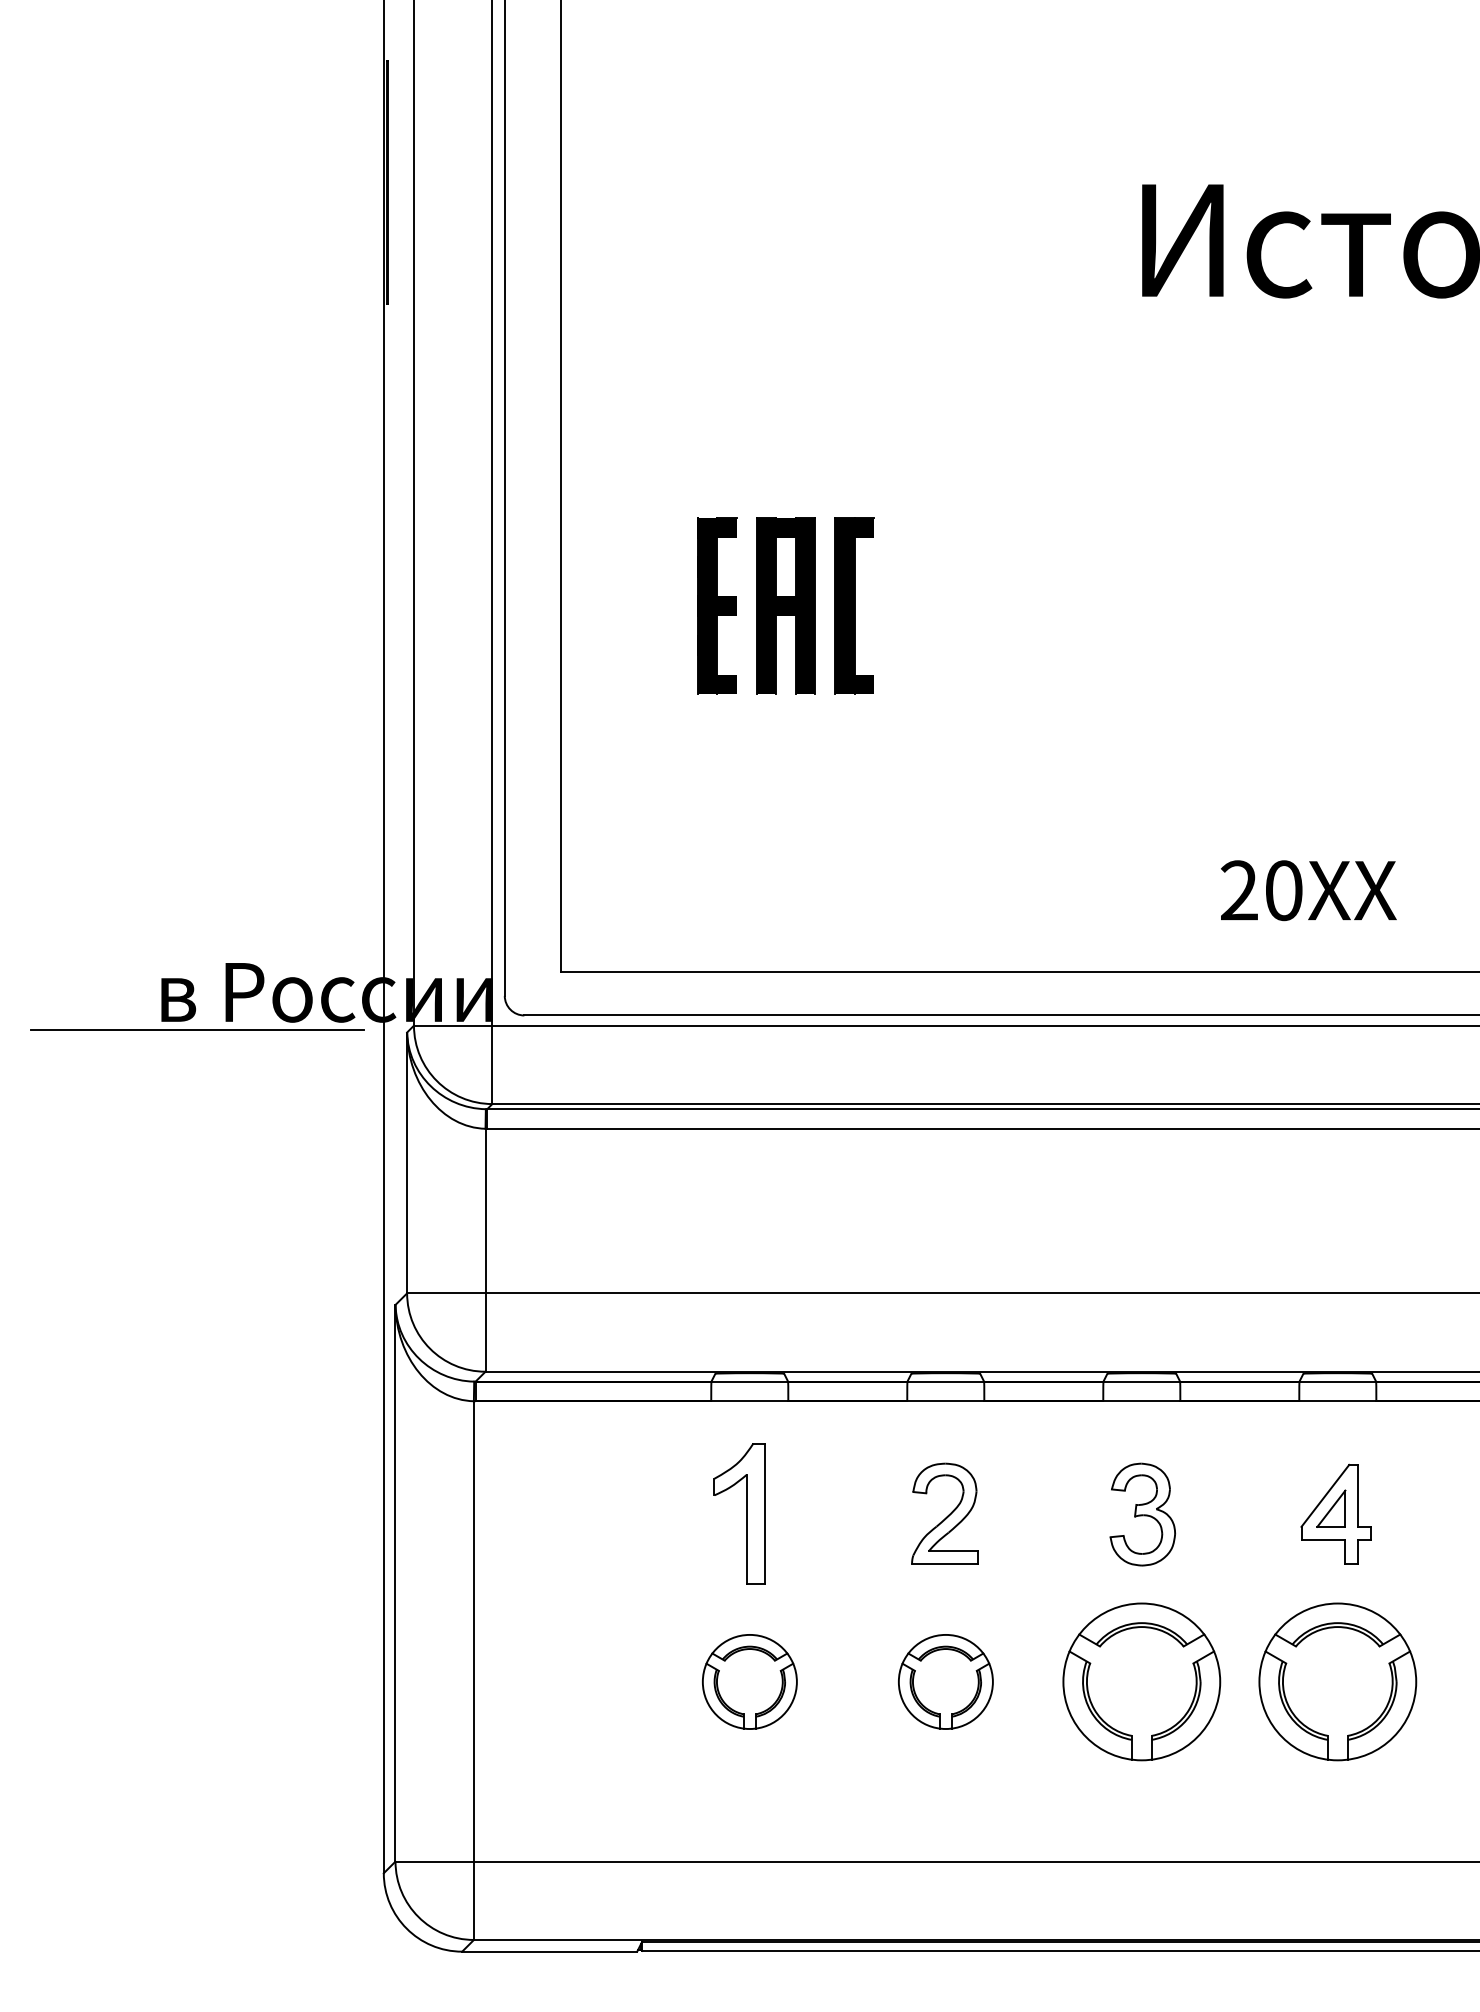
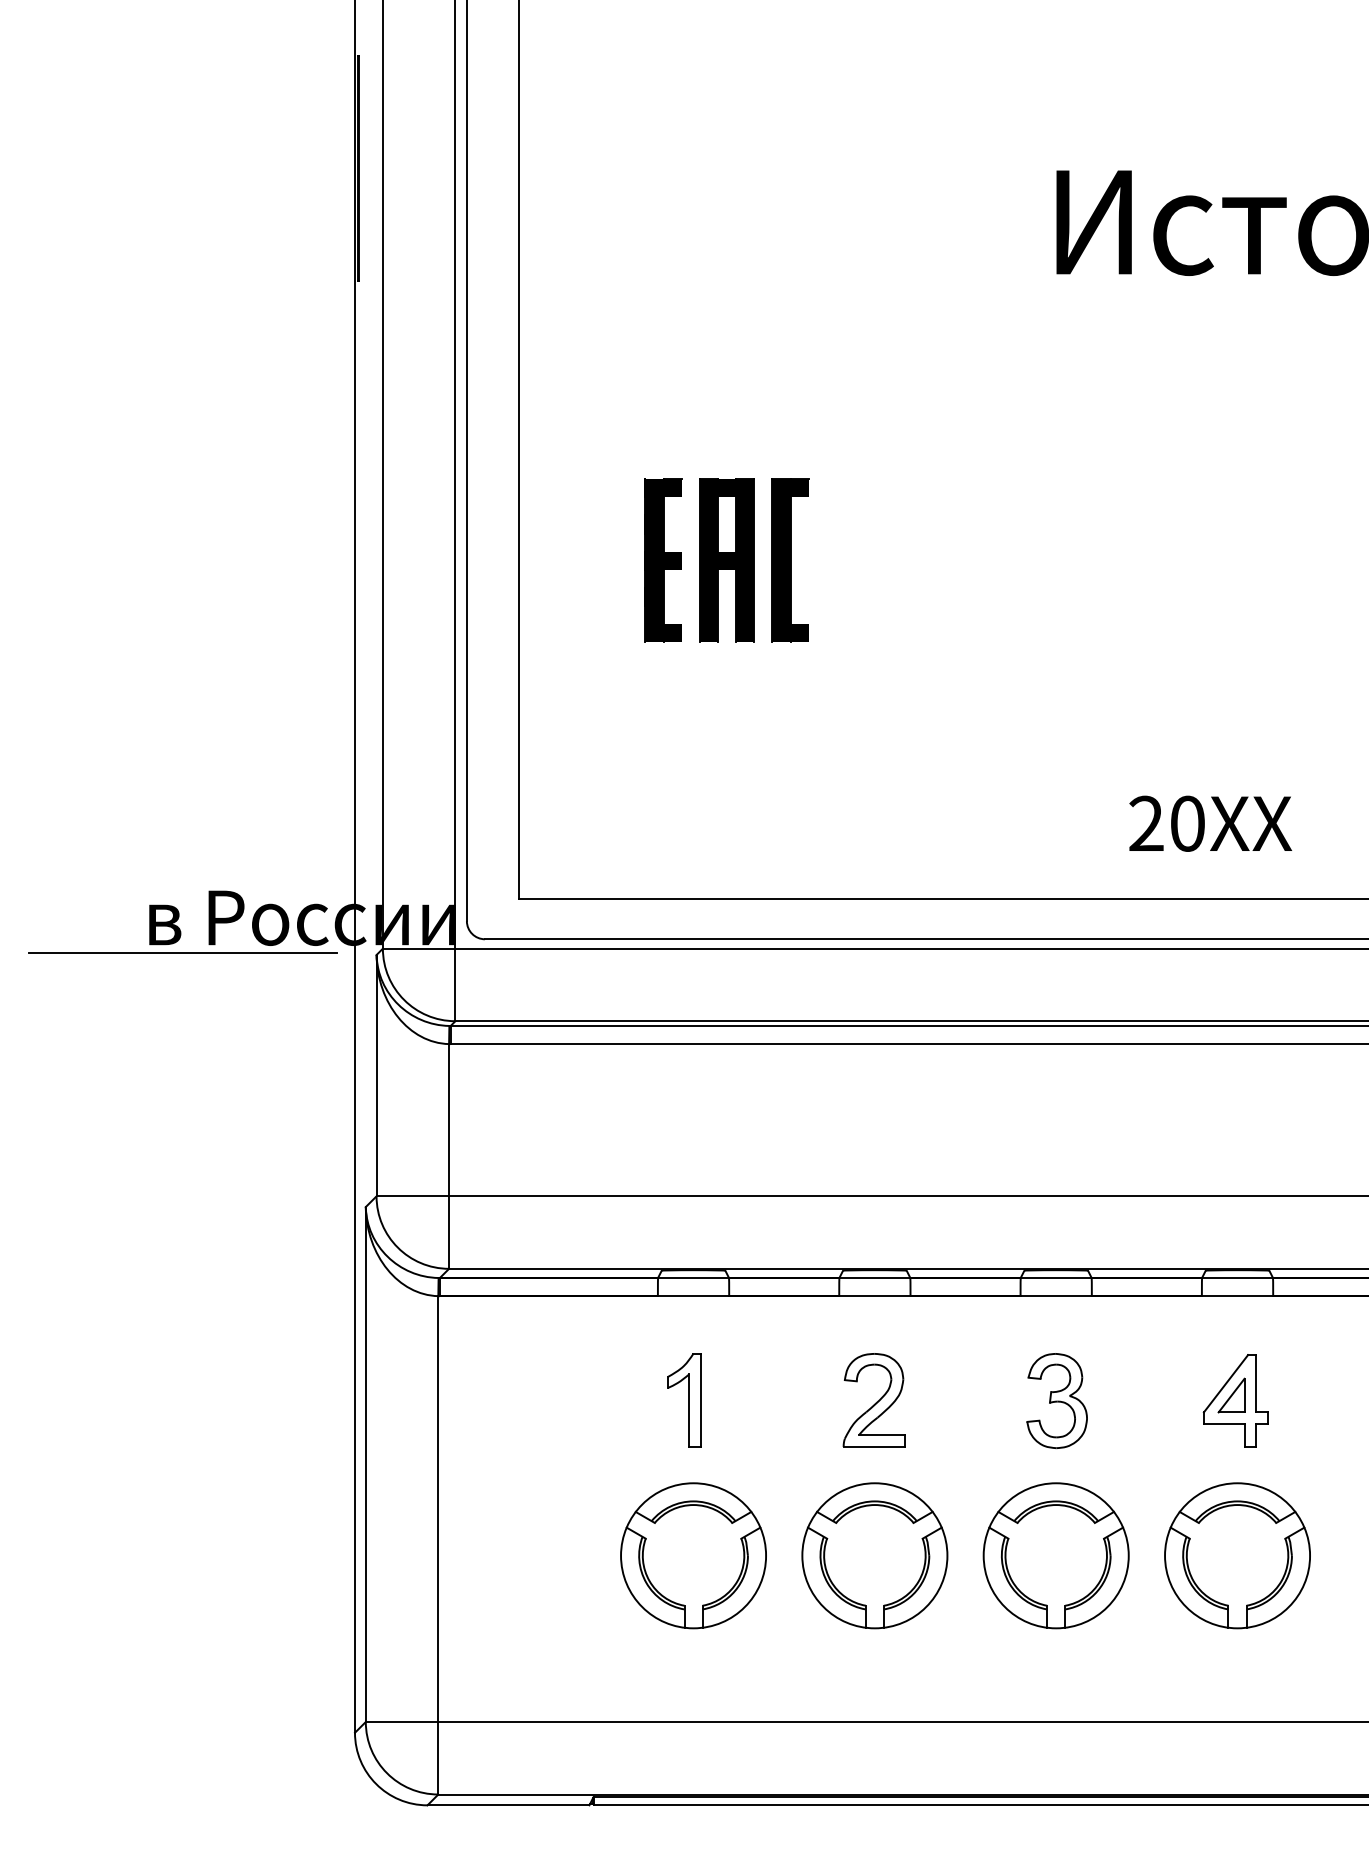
part: (739, 1513) -> (684, 1399), size x0.71
part: (749, 1681) -> (693, 1555), size x1.67
part: (945, 1681) -> (874, 1555), size x1.67

